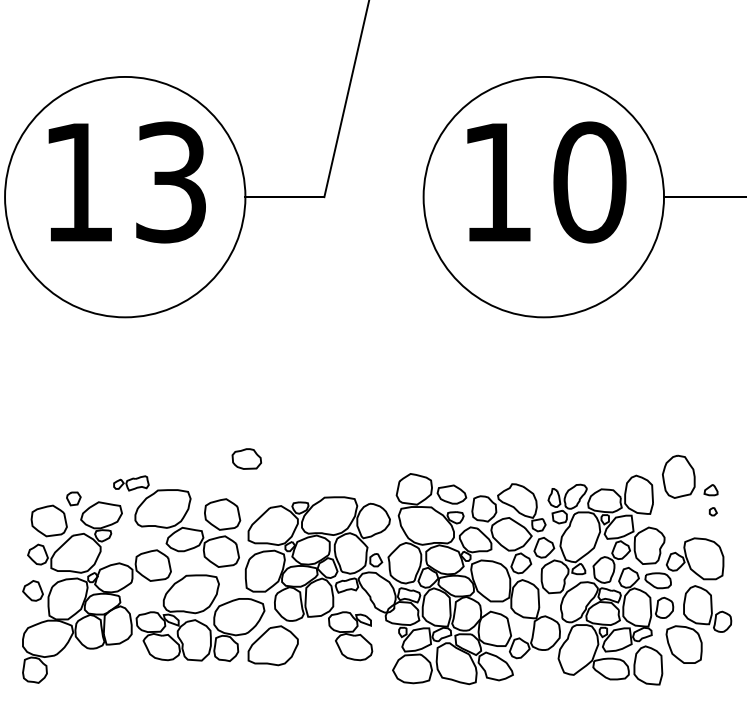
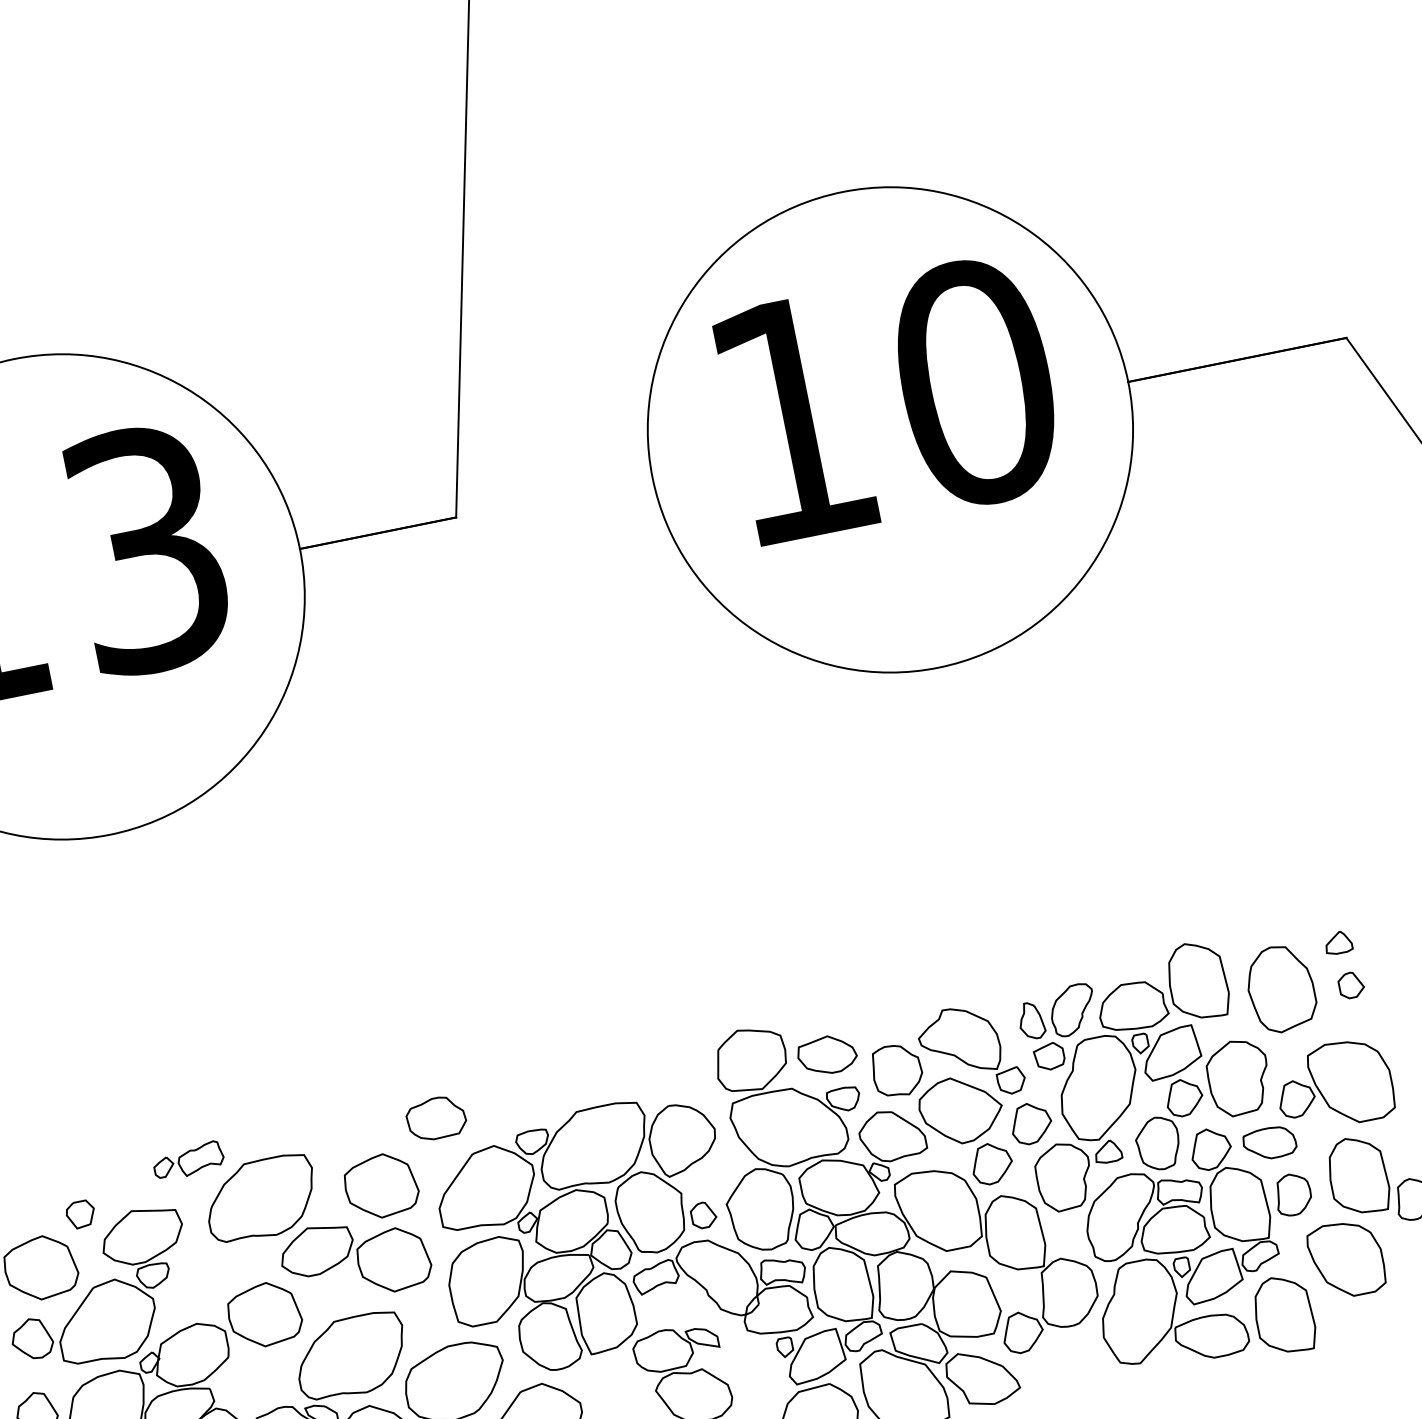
part: (246, 458) -> (435, 1117), moved
part: (678, 476) -> (1280, 988), moved
part: (713, 511) -> (1351, 984), size x1.67

